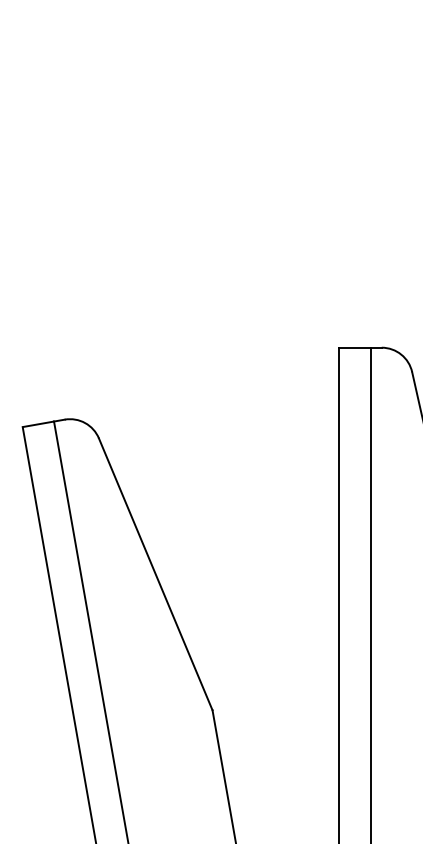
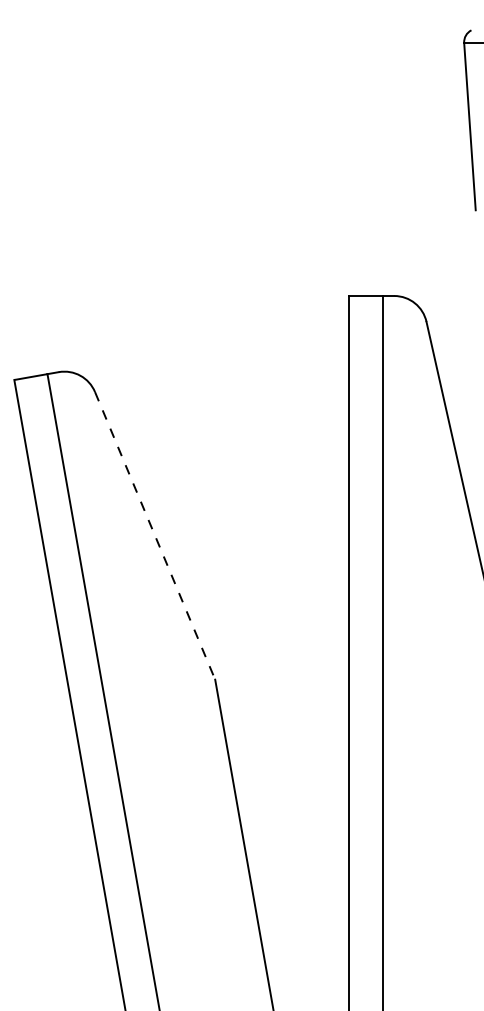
line: (156, 574) -> (155, 535), solid -> dashed

